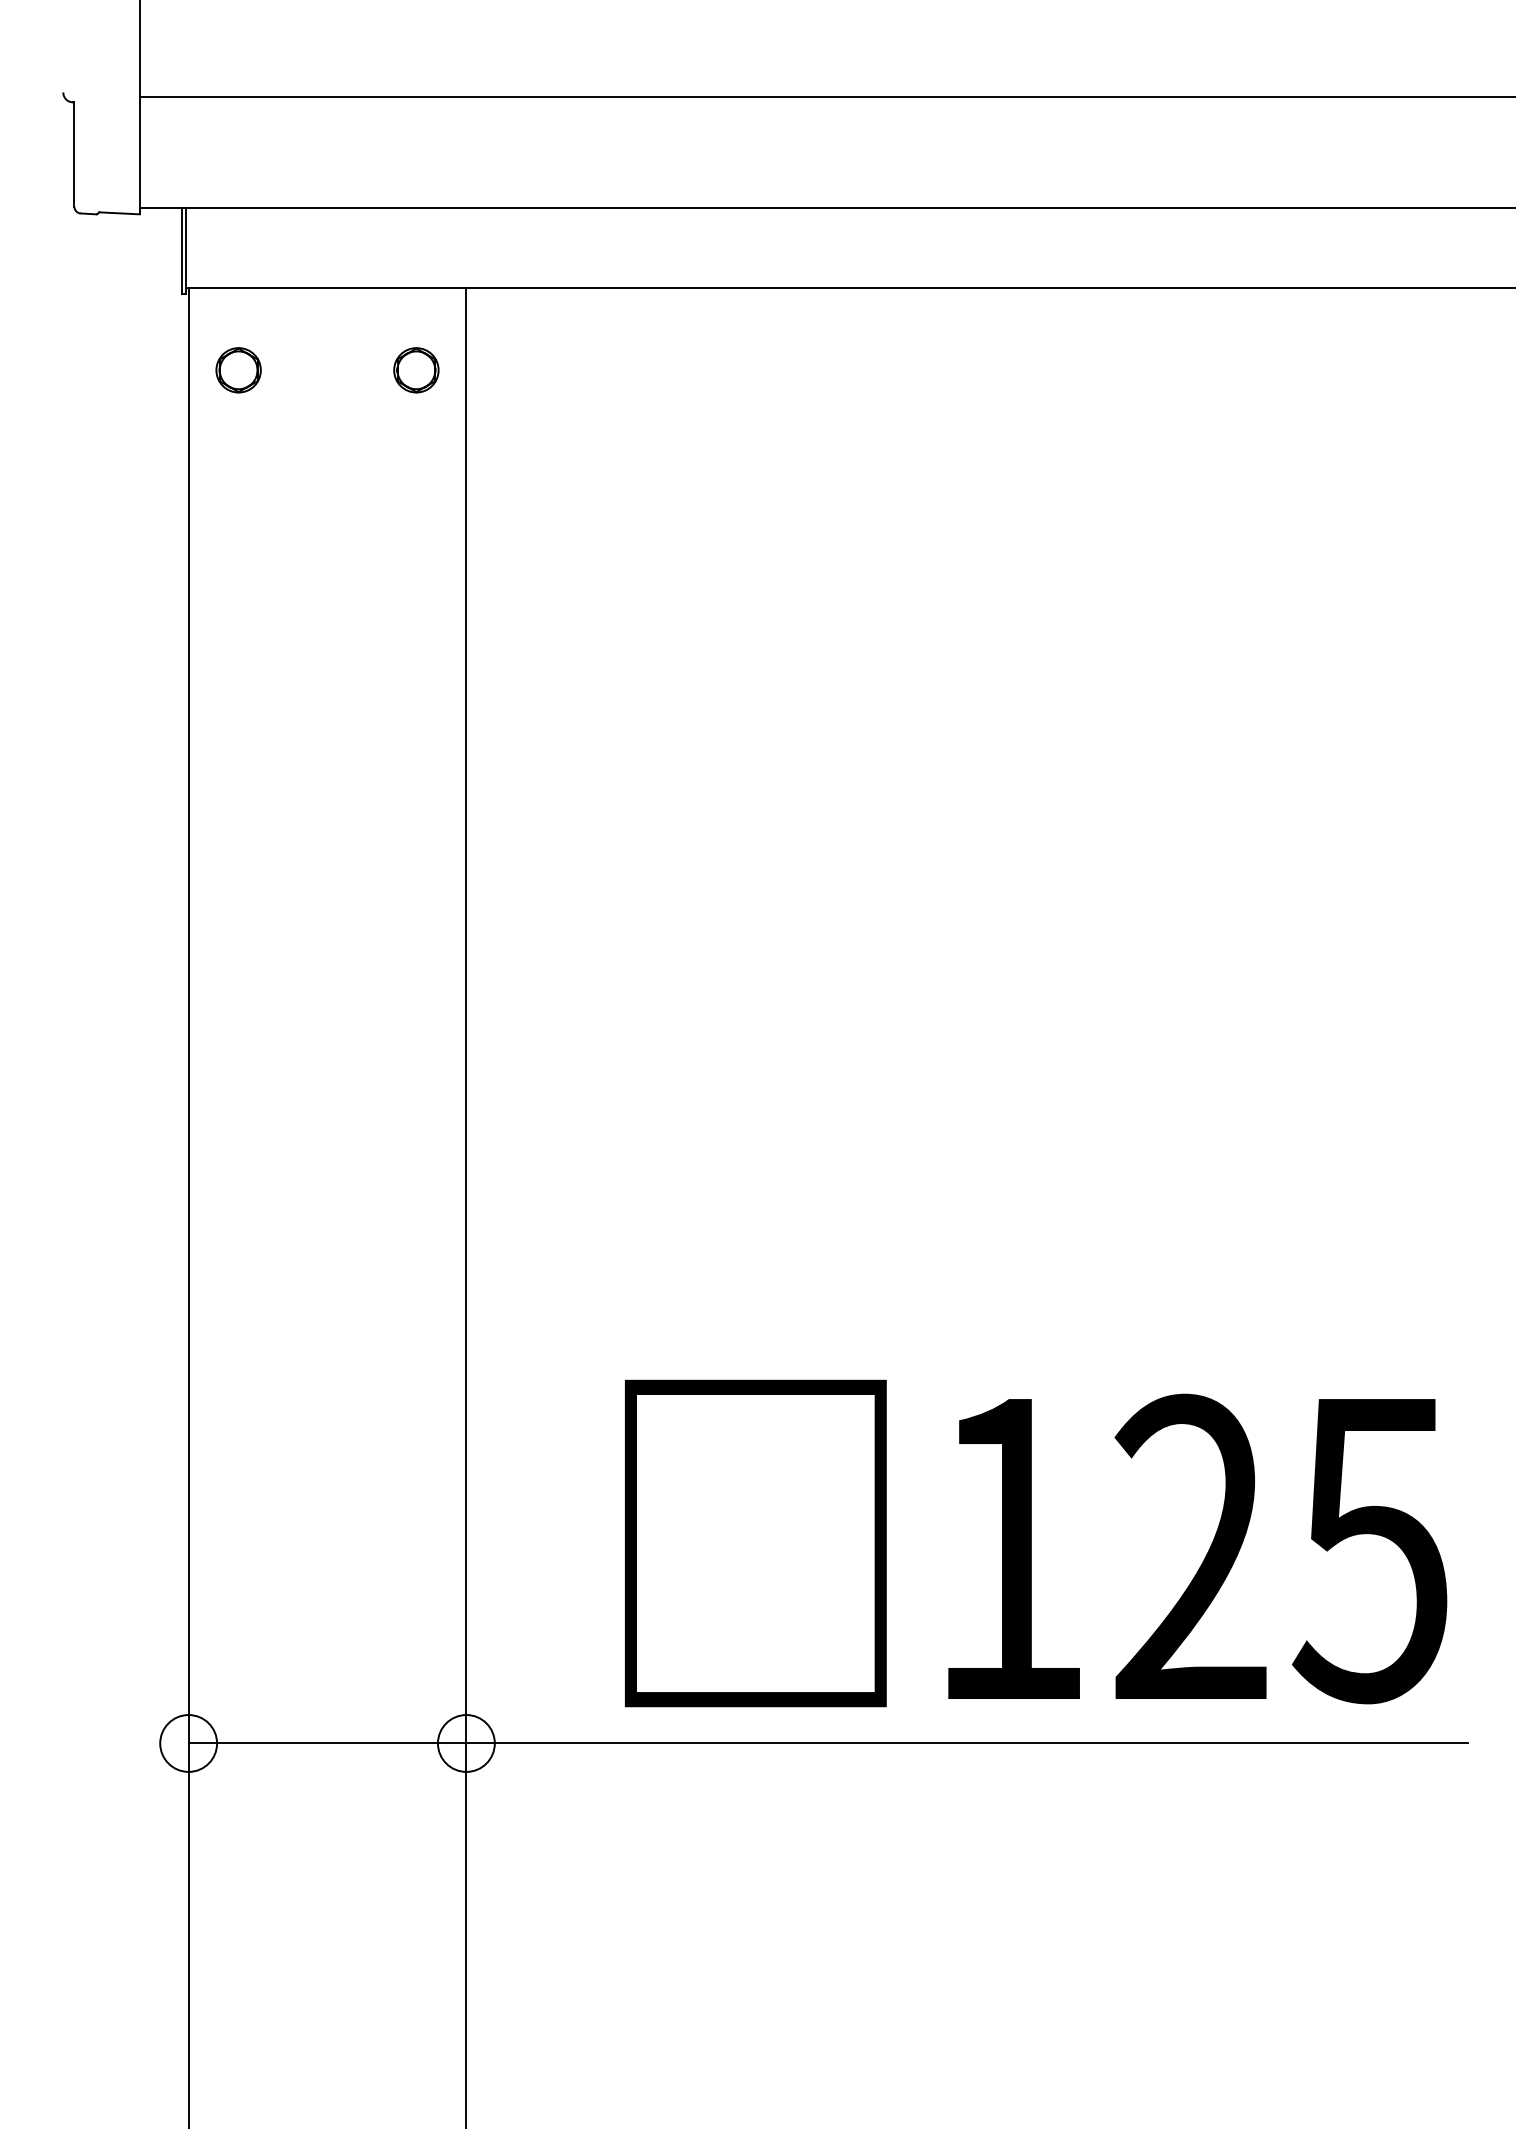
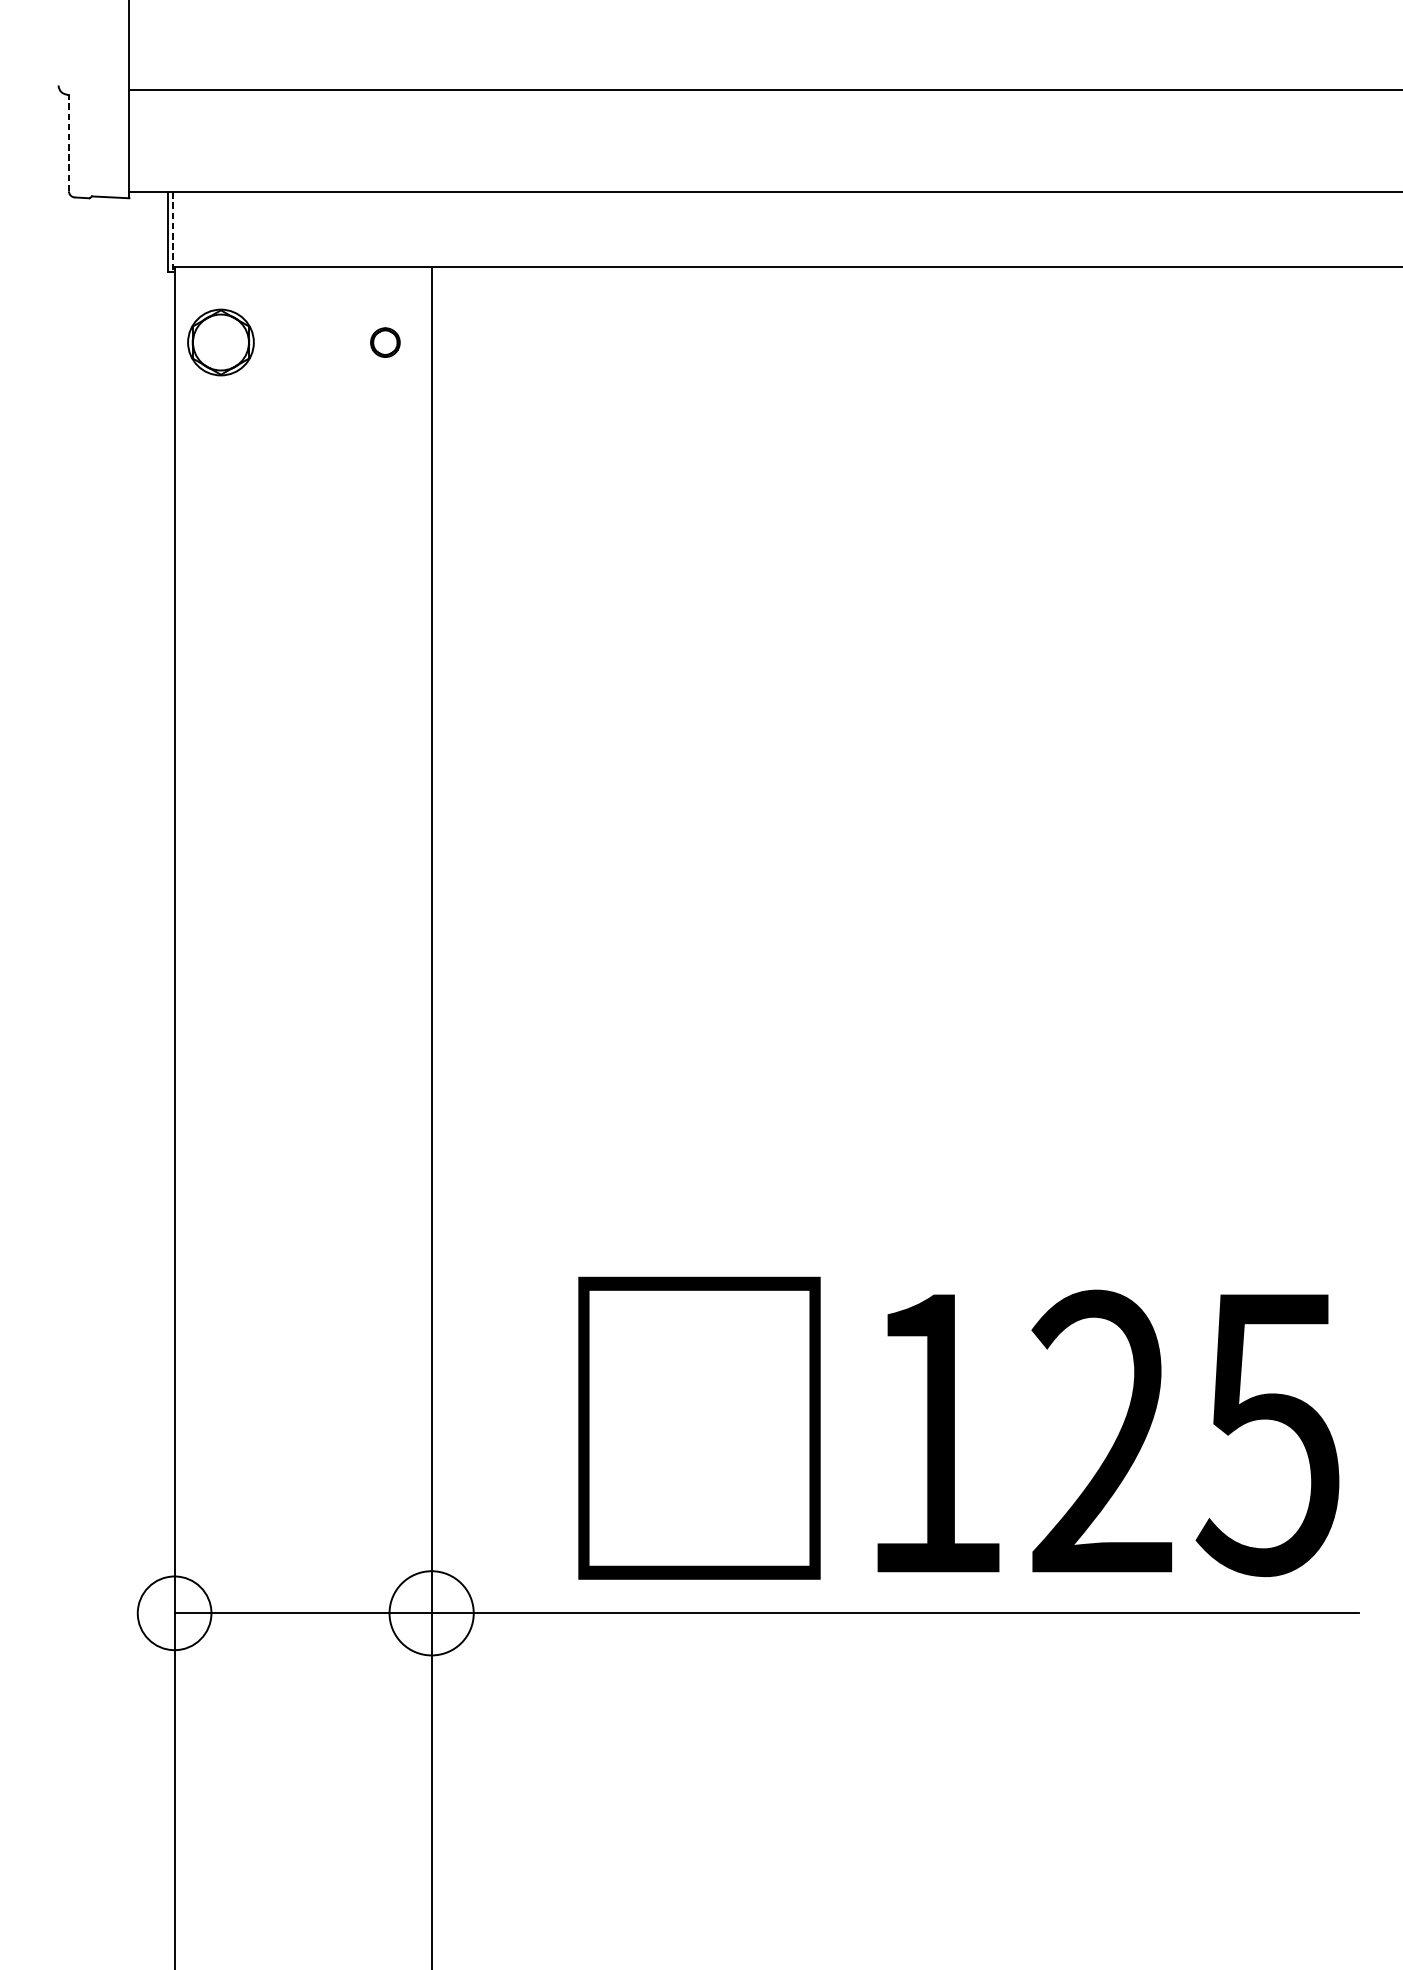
line: (74, 154) -> (68, 142), solid -> dashed
line: (186, 250) -> (172, 231), solid -> dashed
part: (238, 370) -> (220, 342), size x1.6
part: (416, 370) -> (385, 342), size x0.7
circle: (188, 1743) -> (174, 1613), size x1.4
circle: (465, 1743) -> (430, 1613), size x1.6

